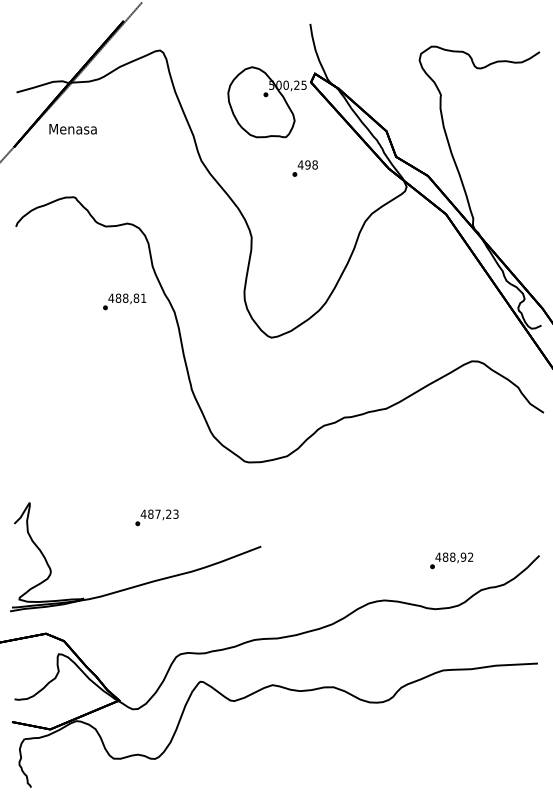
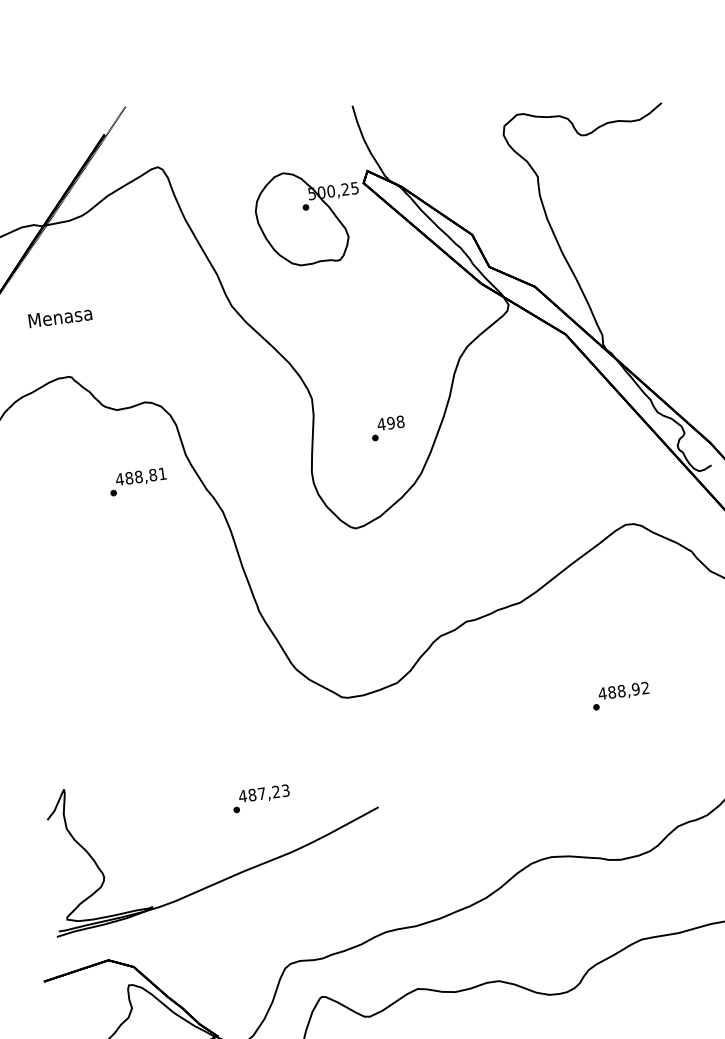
text: (72, 129) -> (59, 317), moved
text: (304, 168) -> (387, 428), moved
text: (124, 301) -> (137, 481), moved
text: (156, 517) -> (260, 798), moved
text: (451, 560) -> (620, 695), moved

